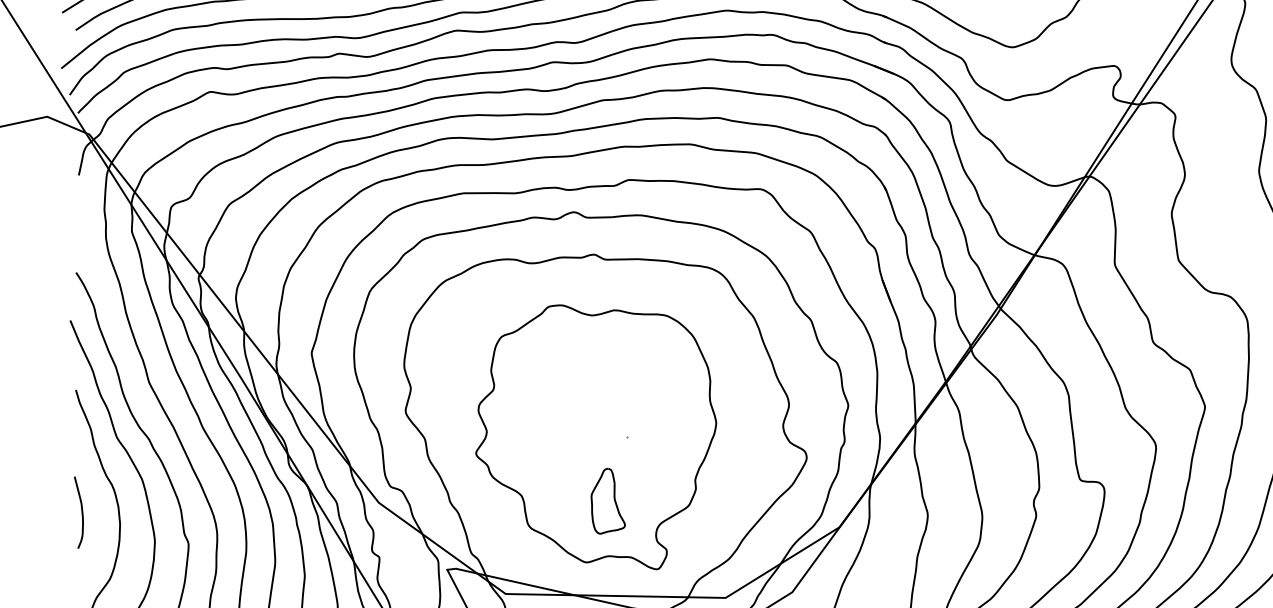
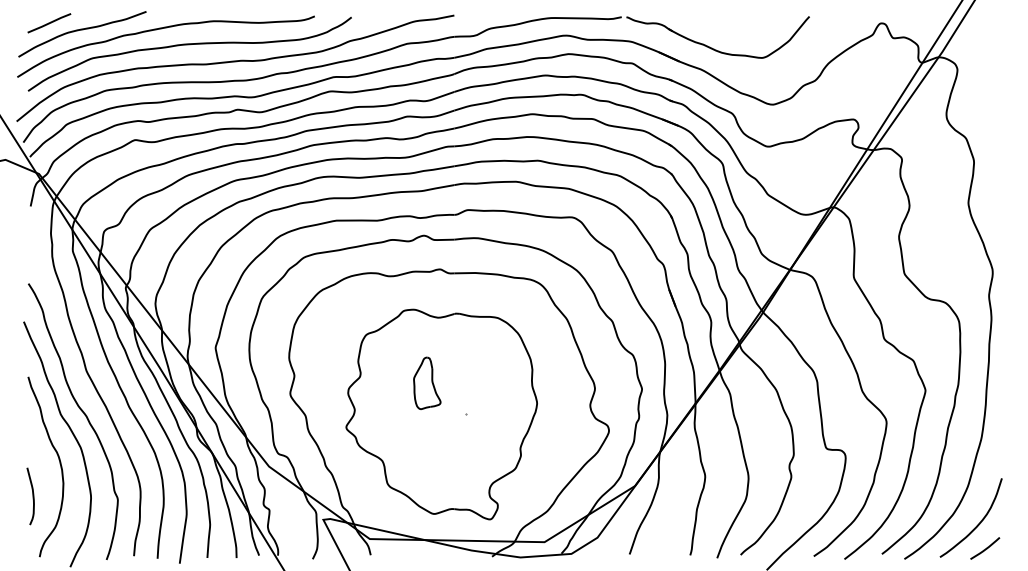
part: (608, 500) -> (427, 382), moved
curve: (81, 512) -> (32, 496), moved

